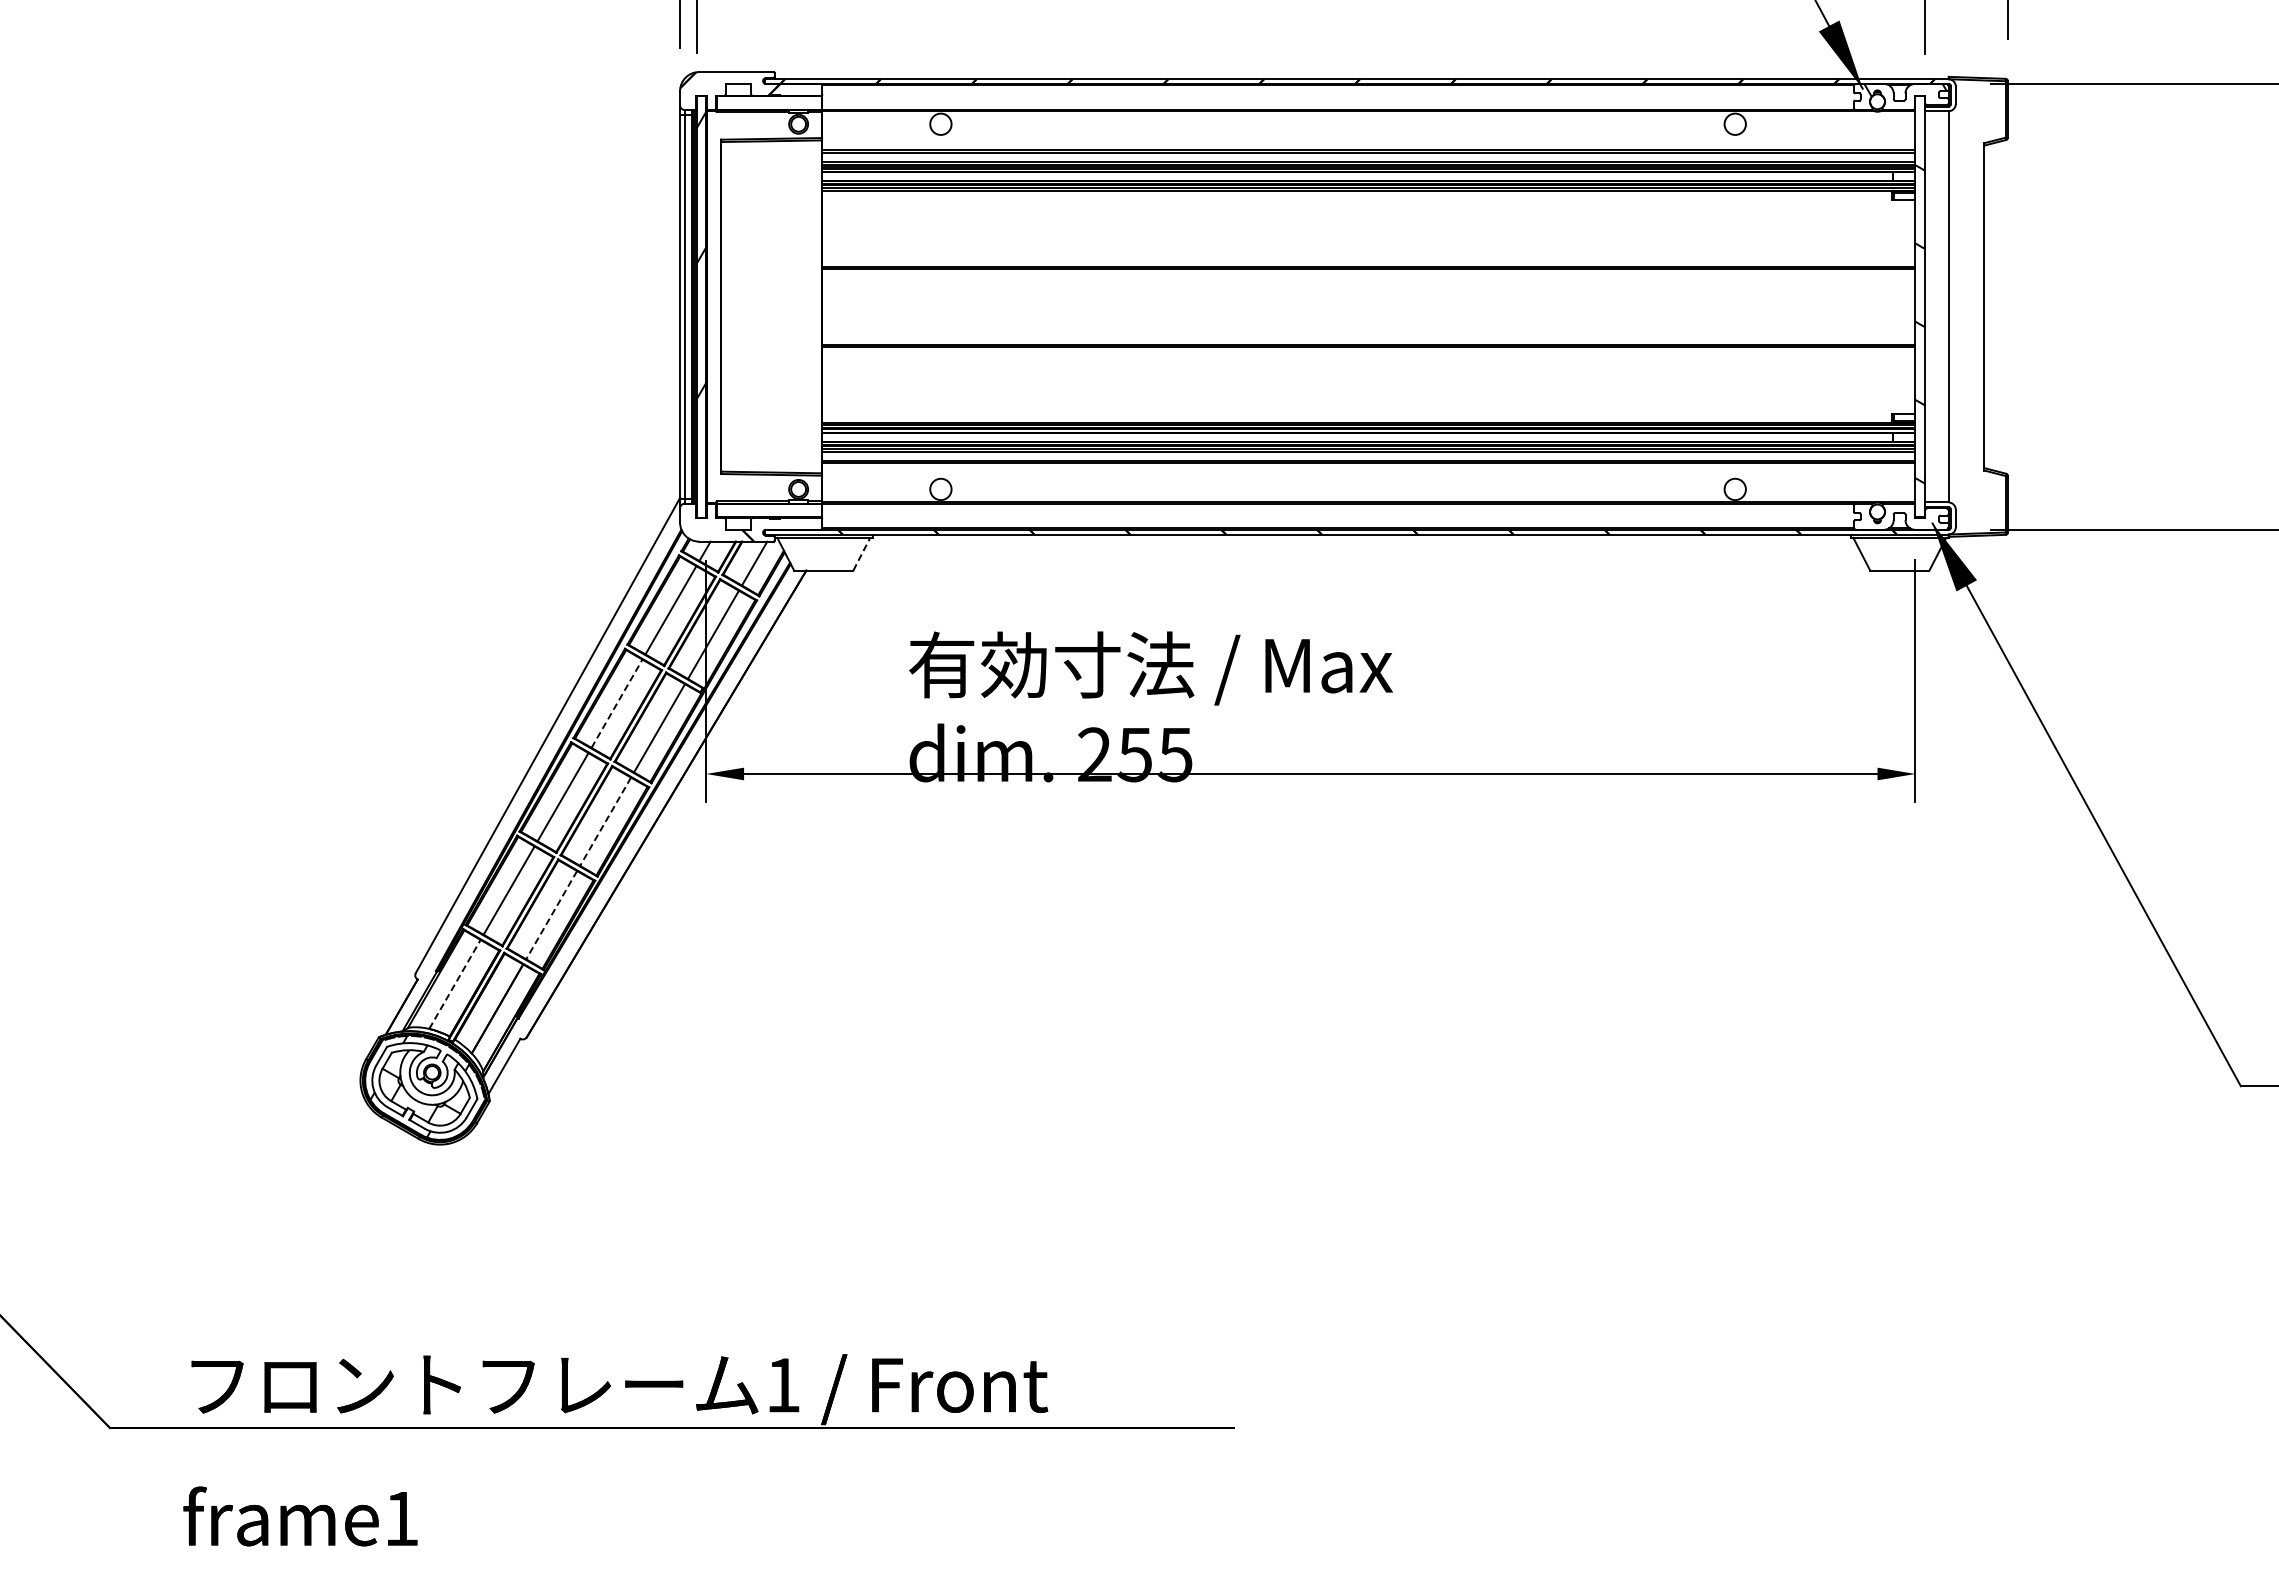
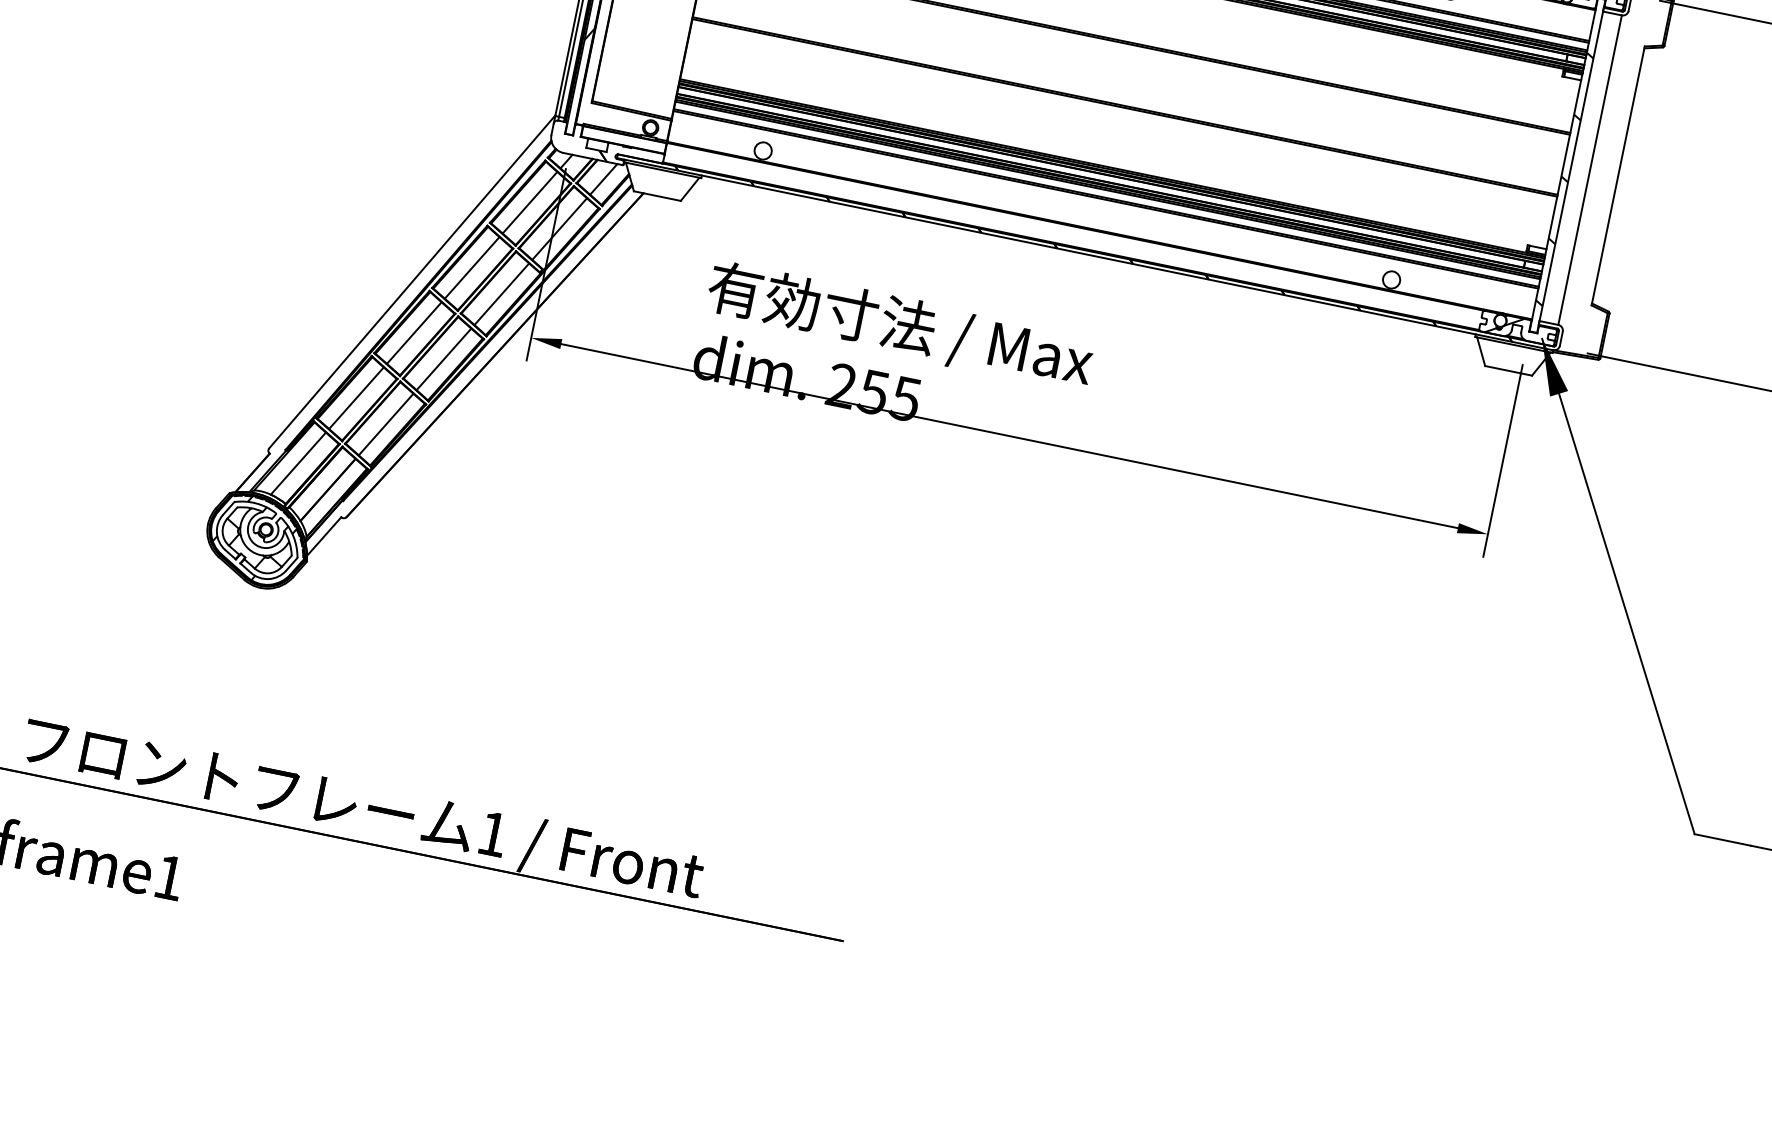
hatch: (1883, 516) -> (1504, 325), added
line: (862, 553) -> (690, 188), dashed -> solid
line: (617, 703) -> (472, 267), dashed -> solid
line: (605, 821) -> (443, 359), dashed -> solid
line: (551, 915) -> (385, 424), dashed -> solid
line: (455, 983) -> (298, 462), dashed -> solid

